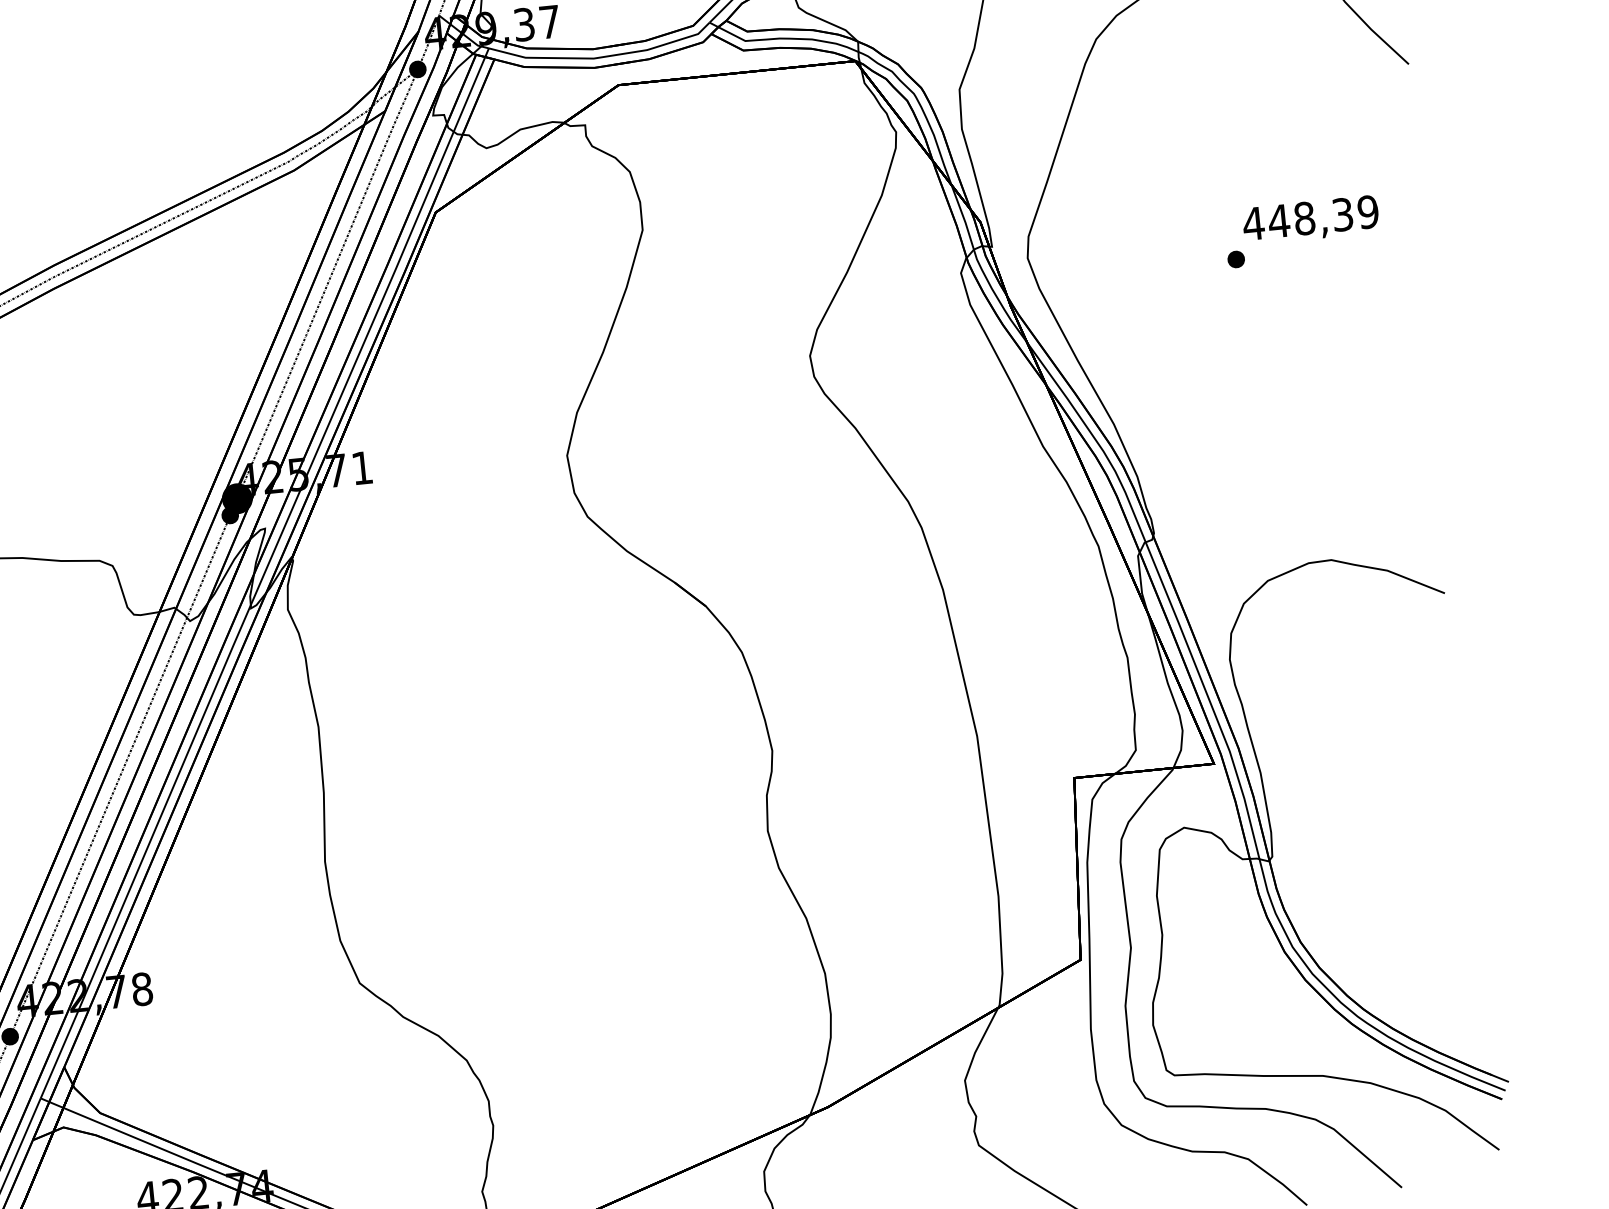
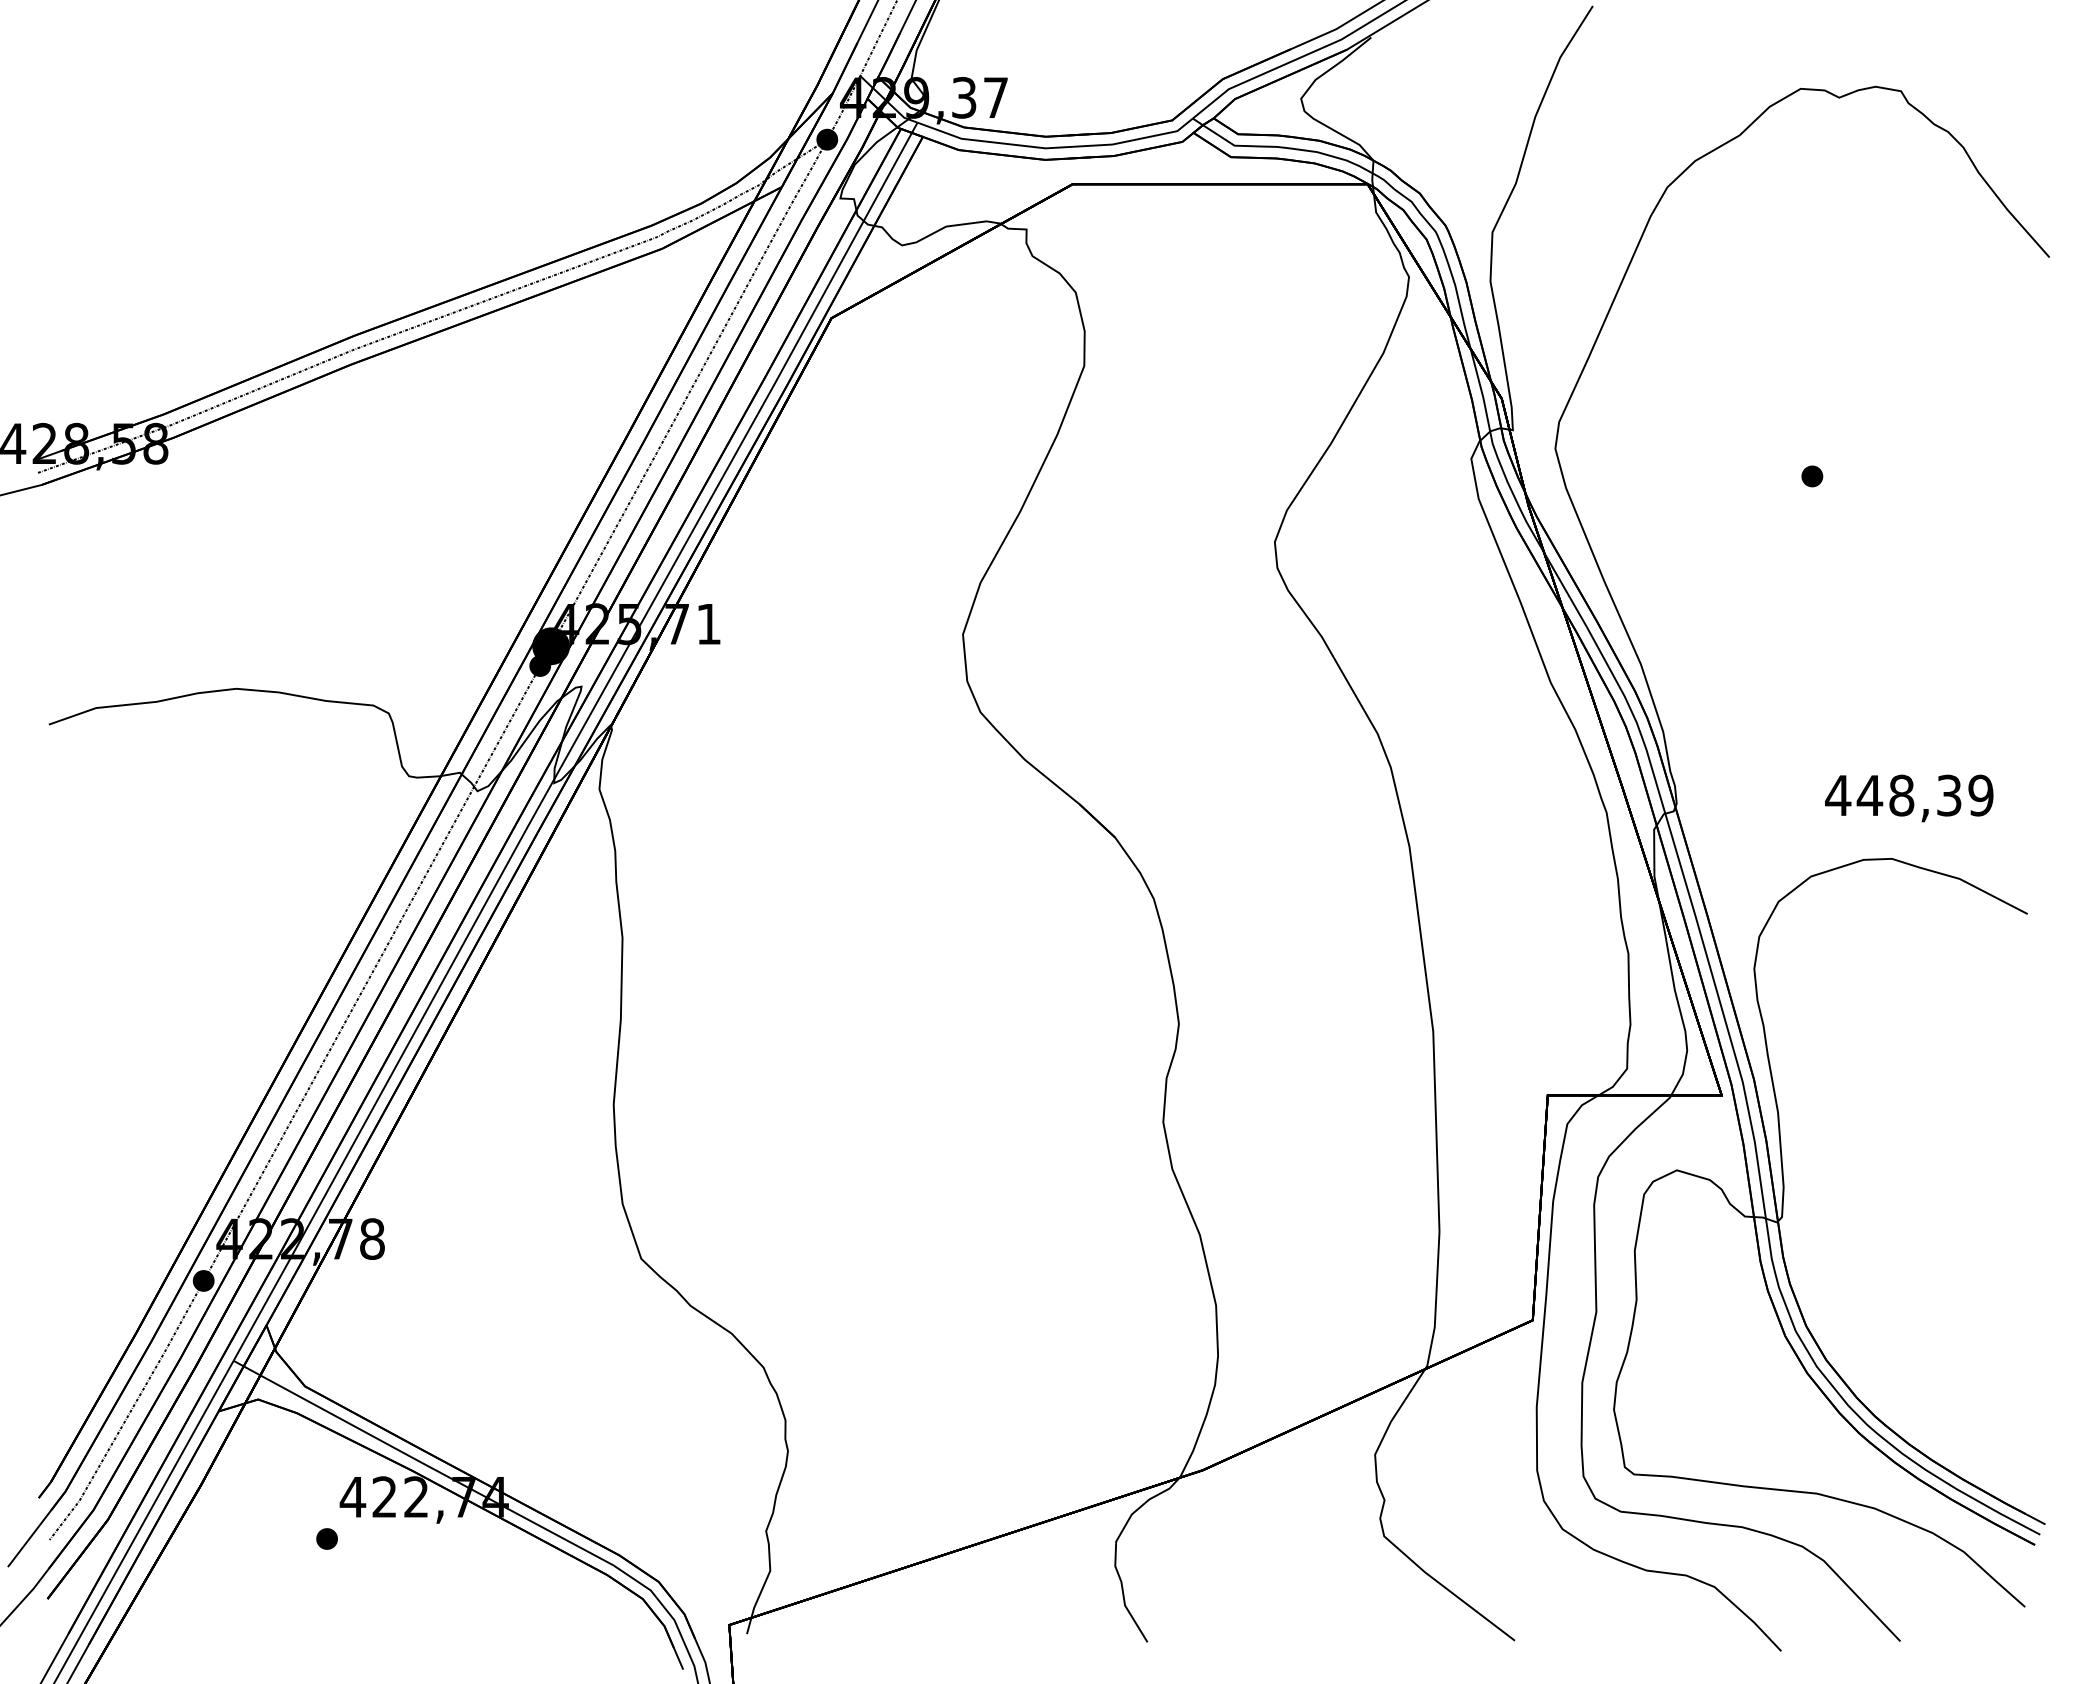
text: (1311, 220) -> (1909, 798), moved

